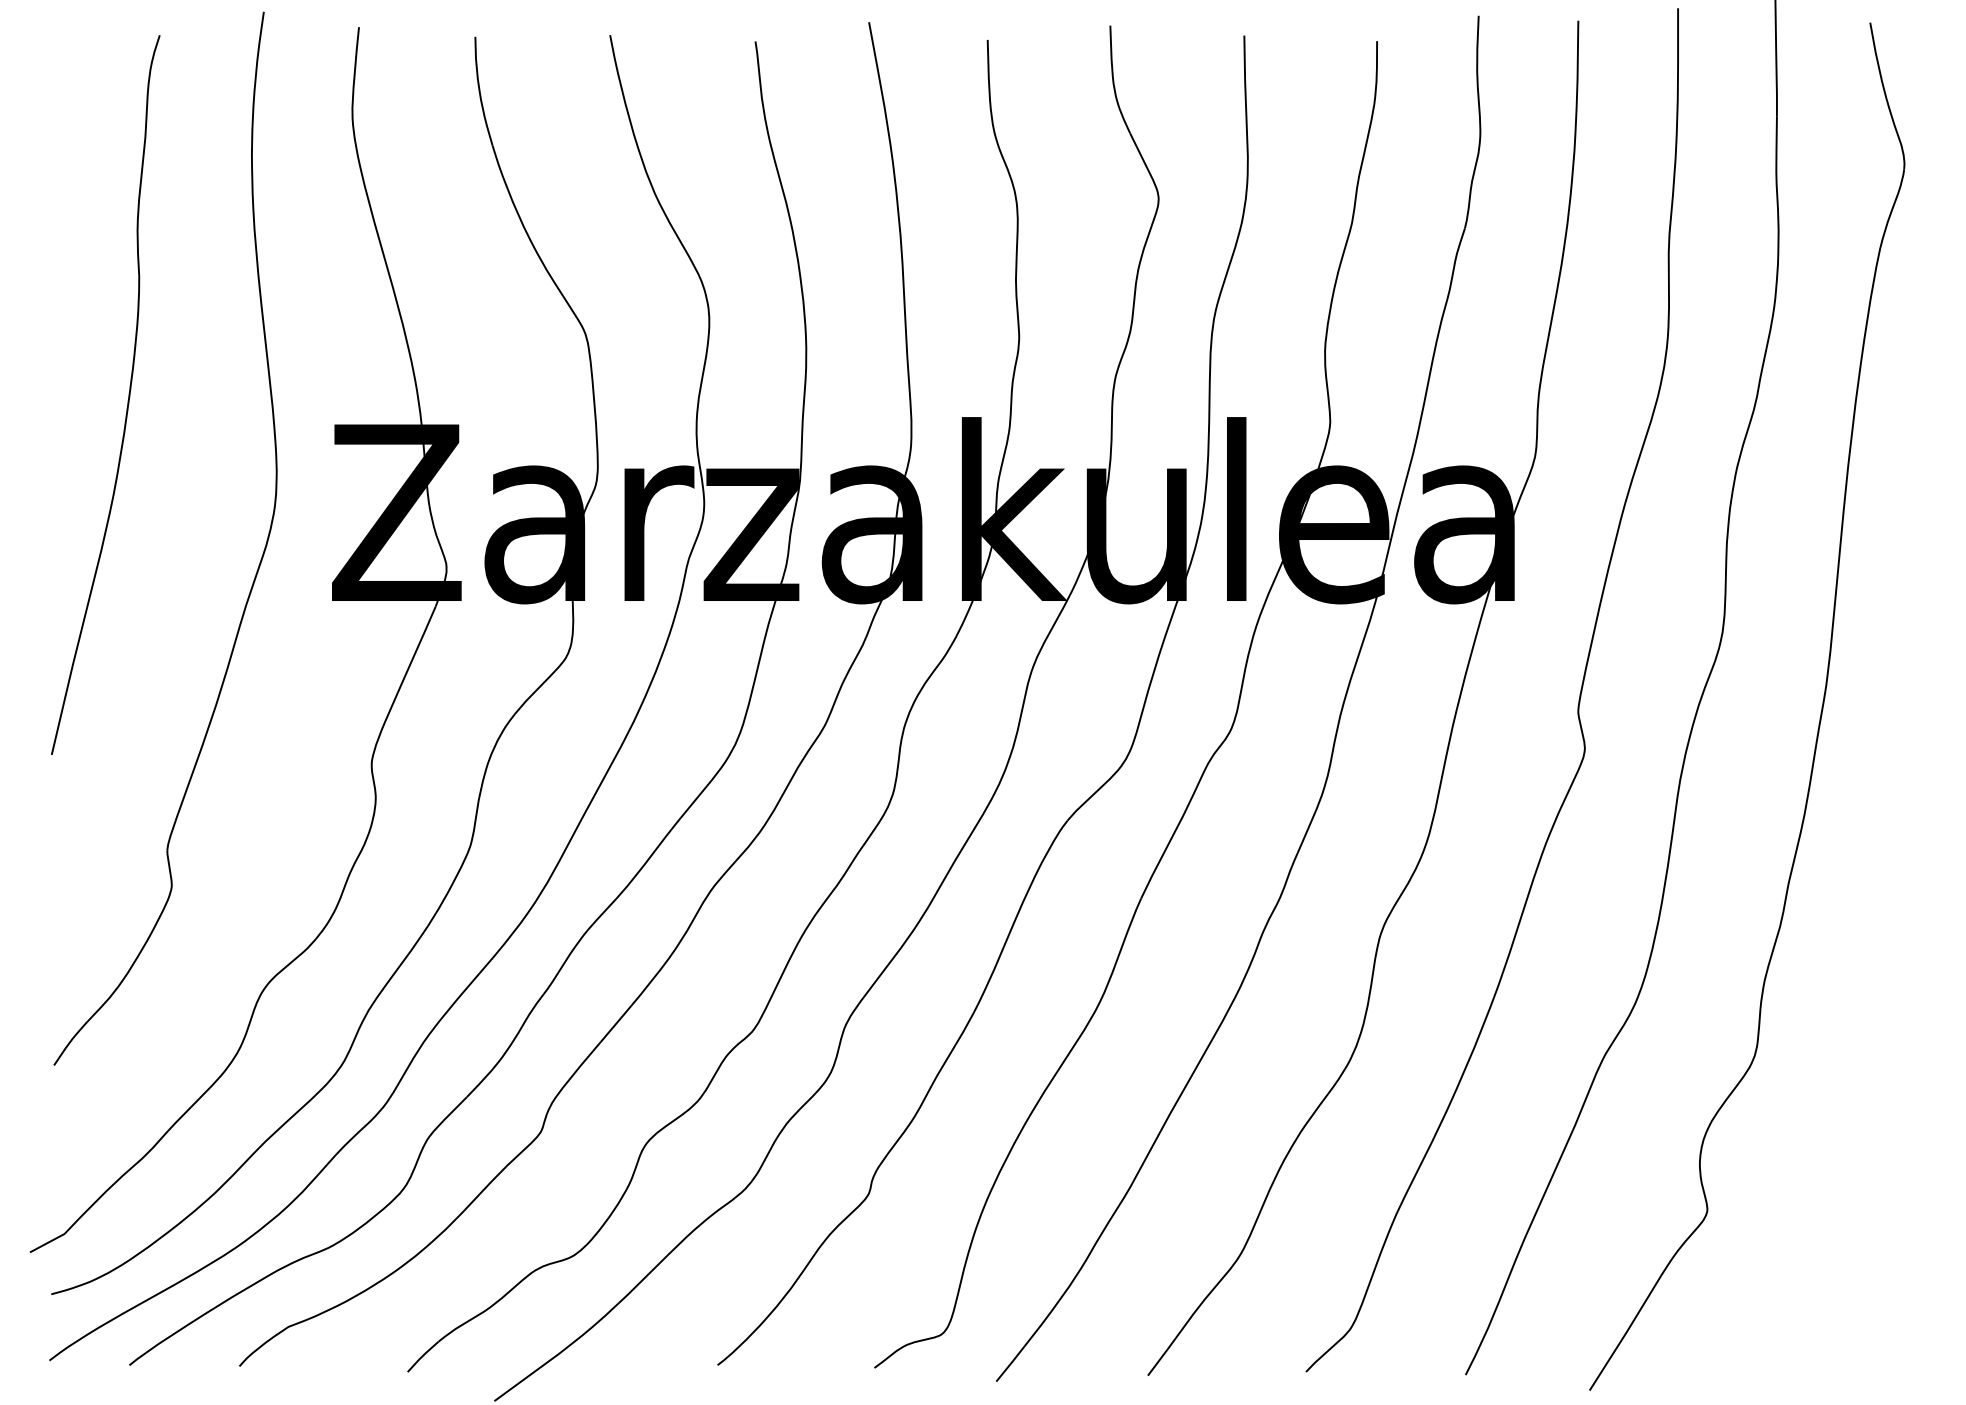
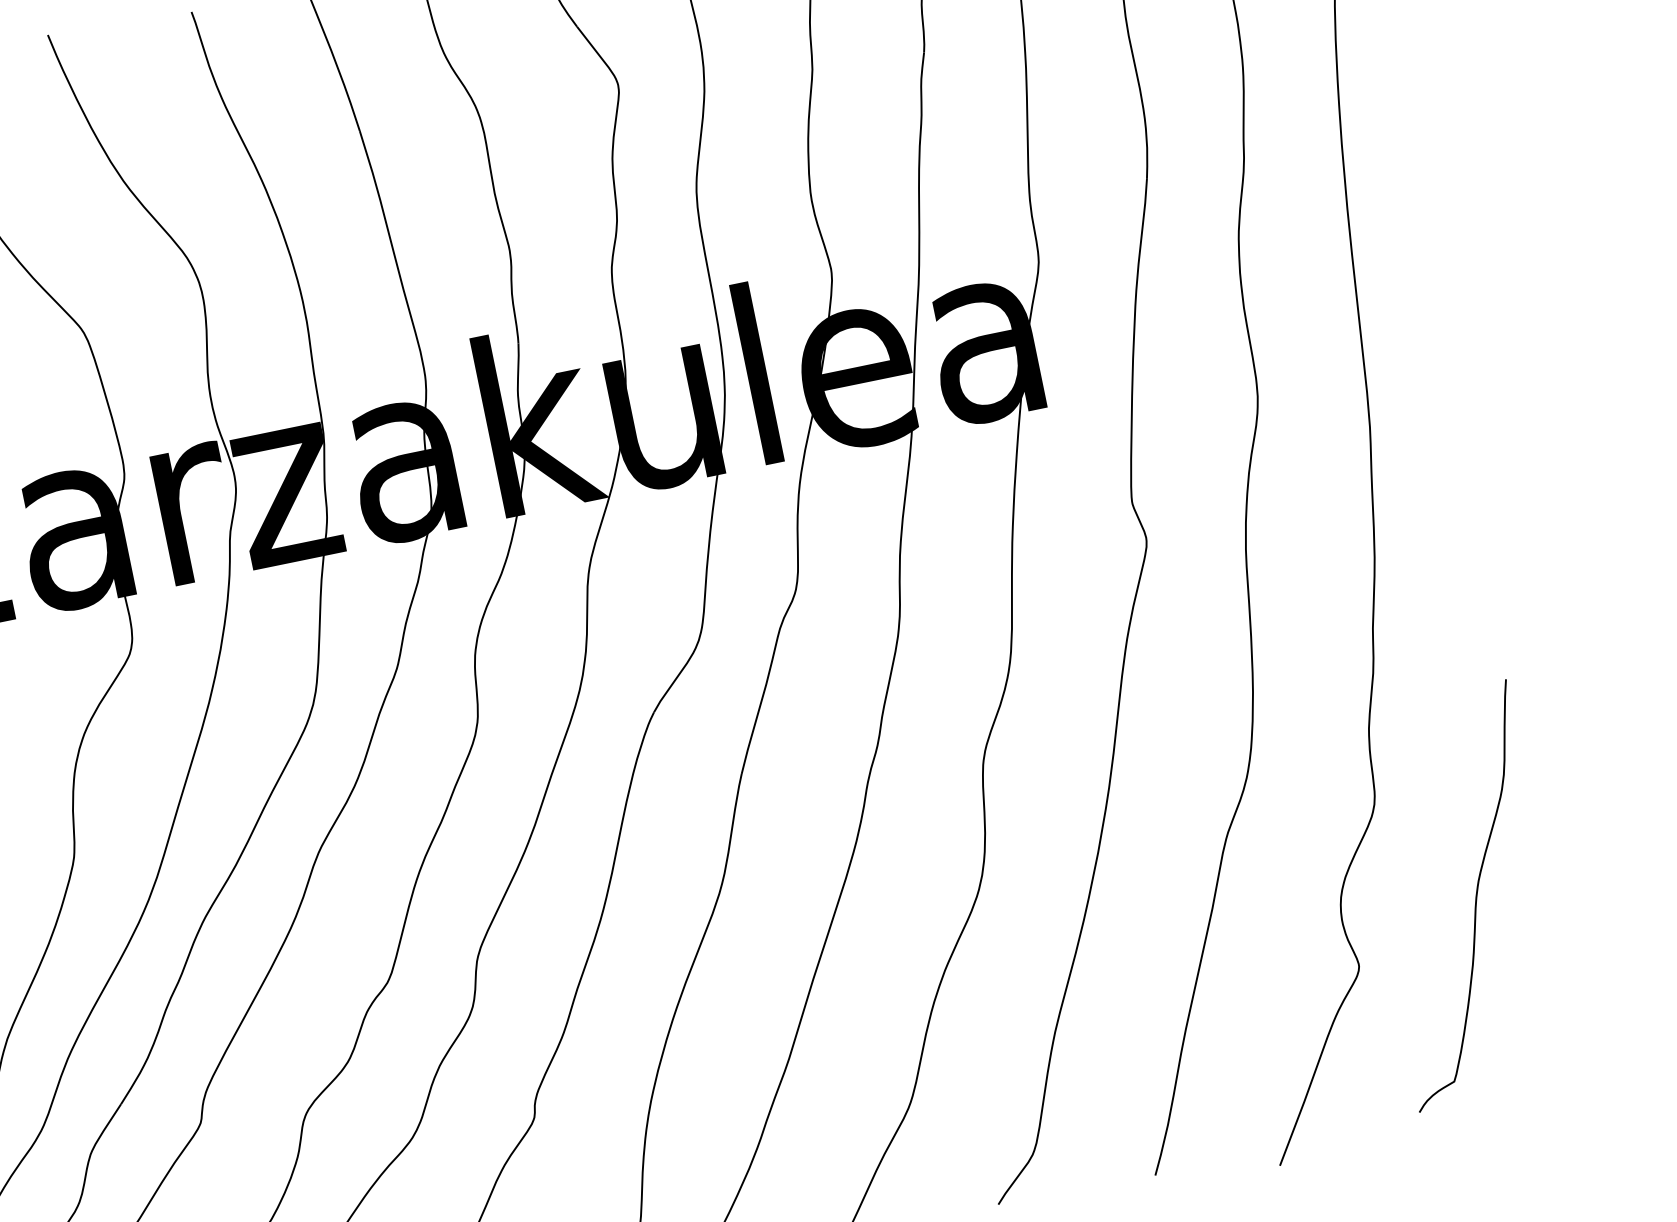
curve: (1835, 1165) -> (1475, 895), added

